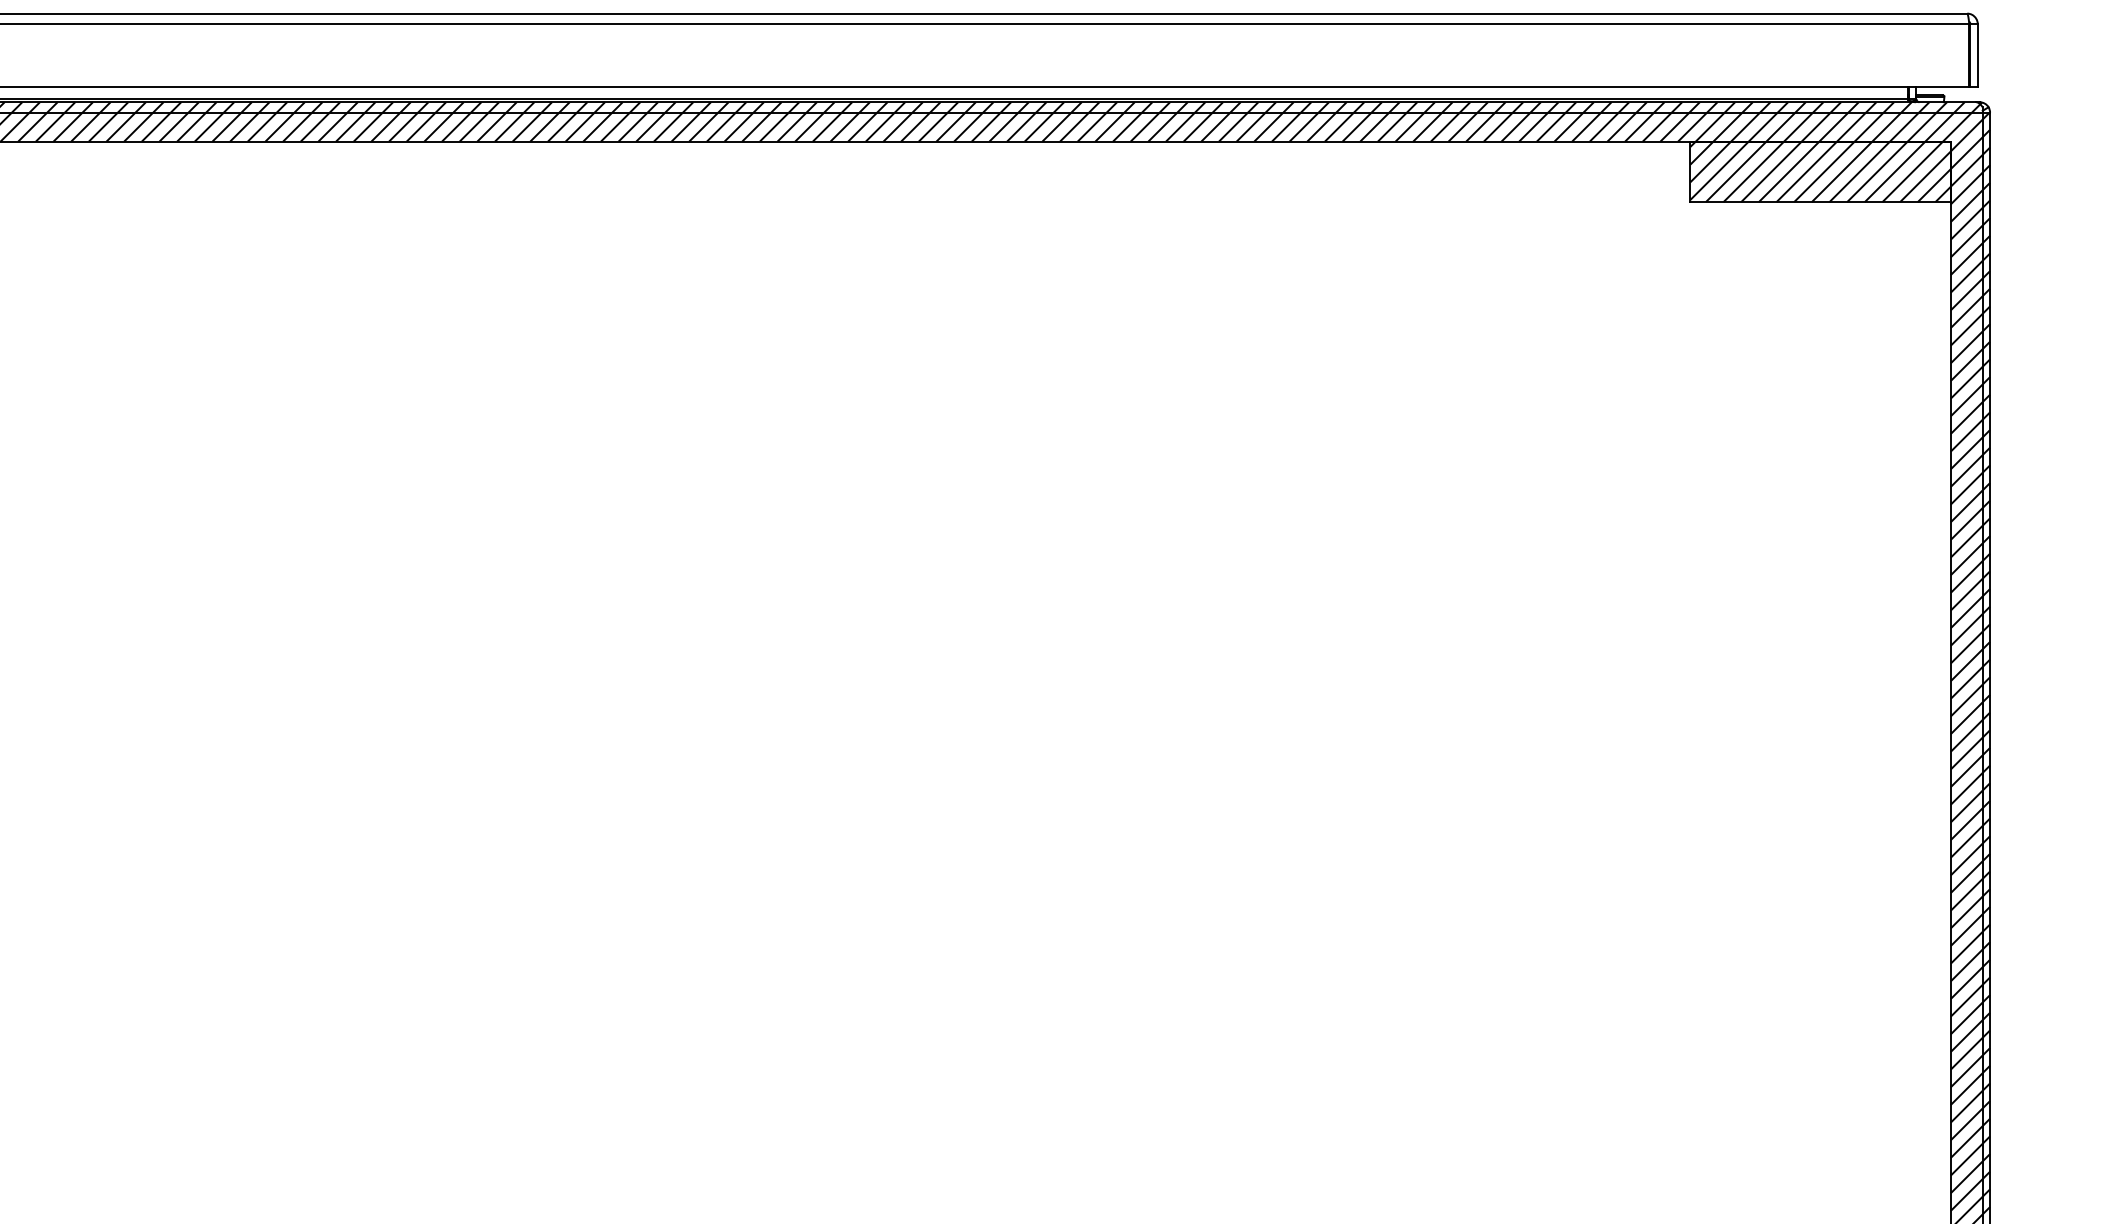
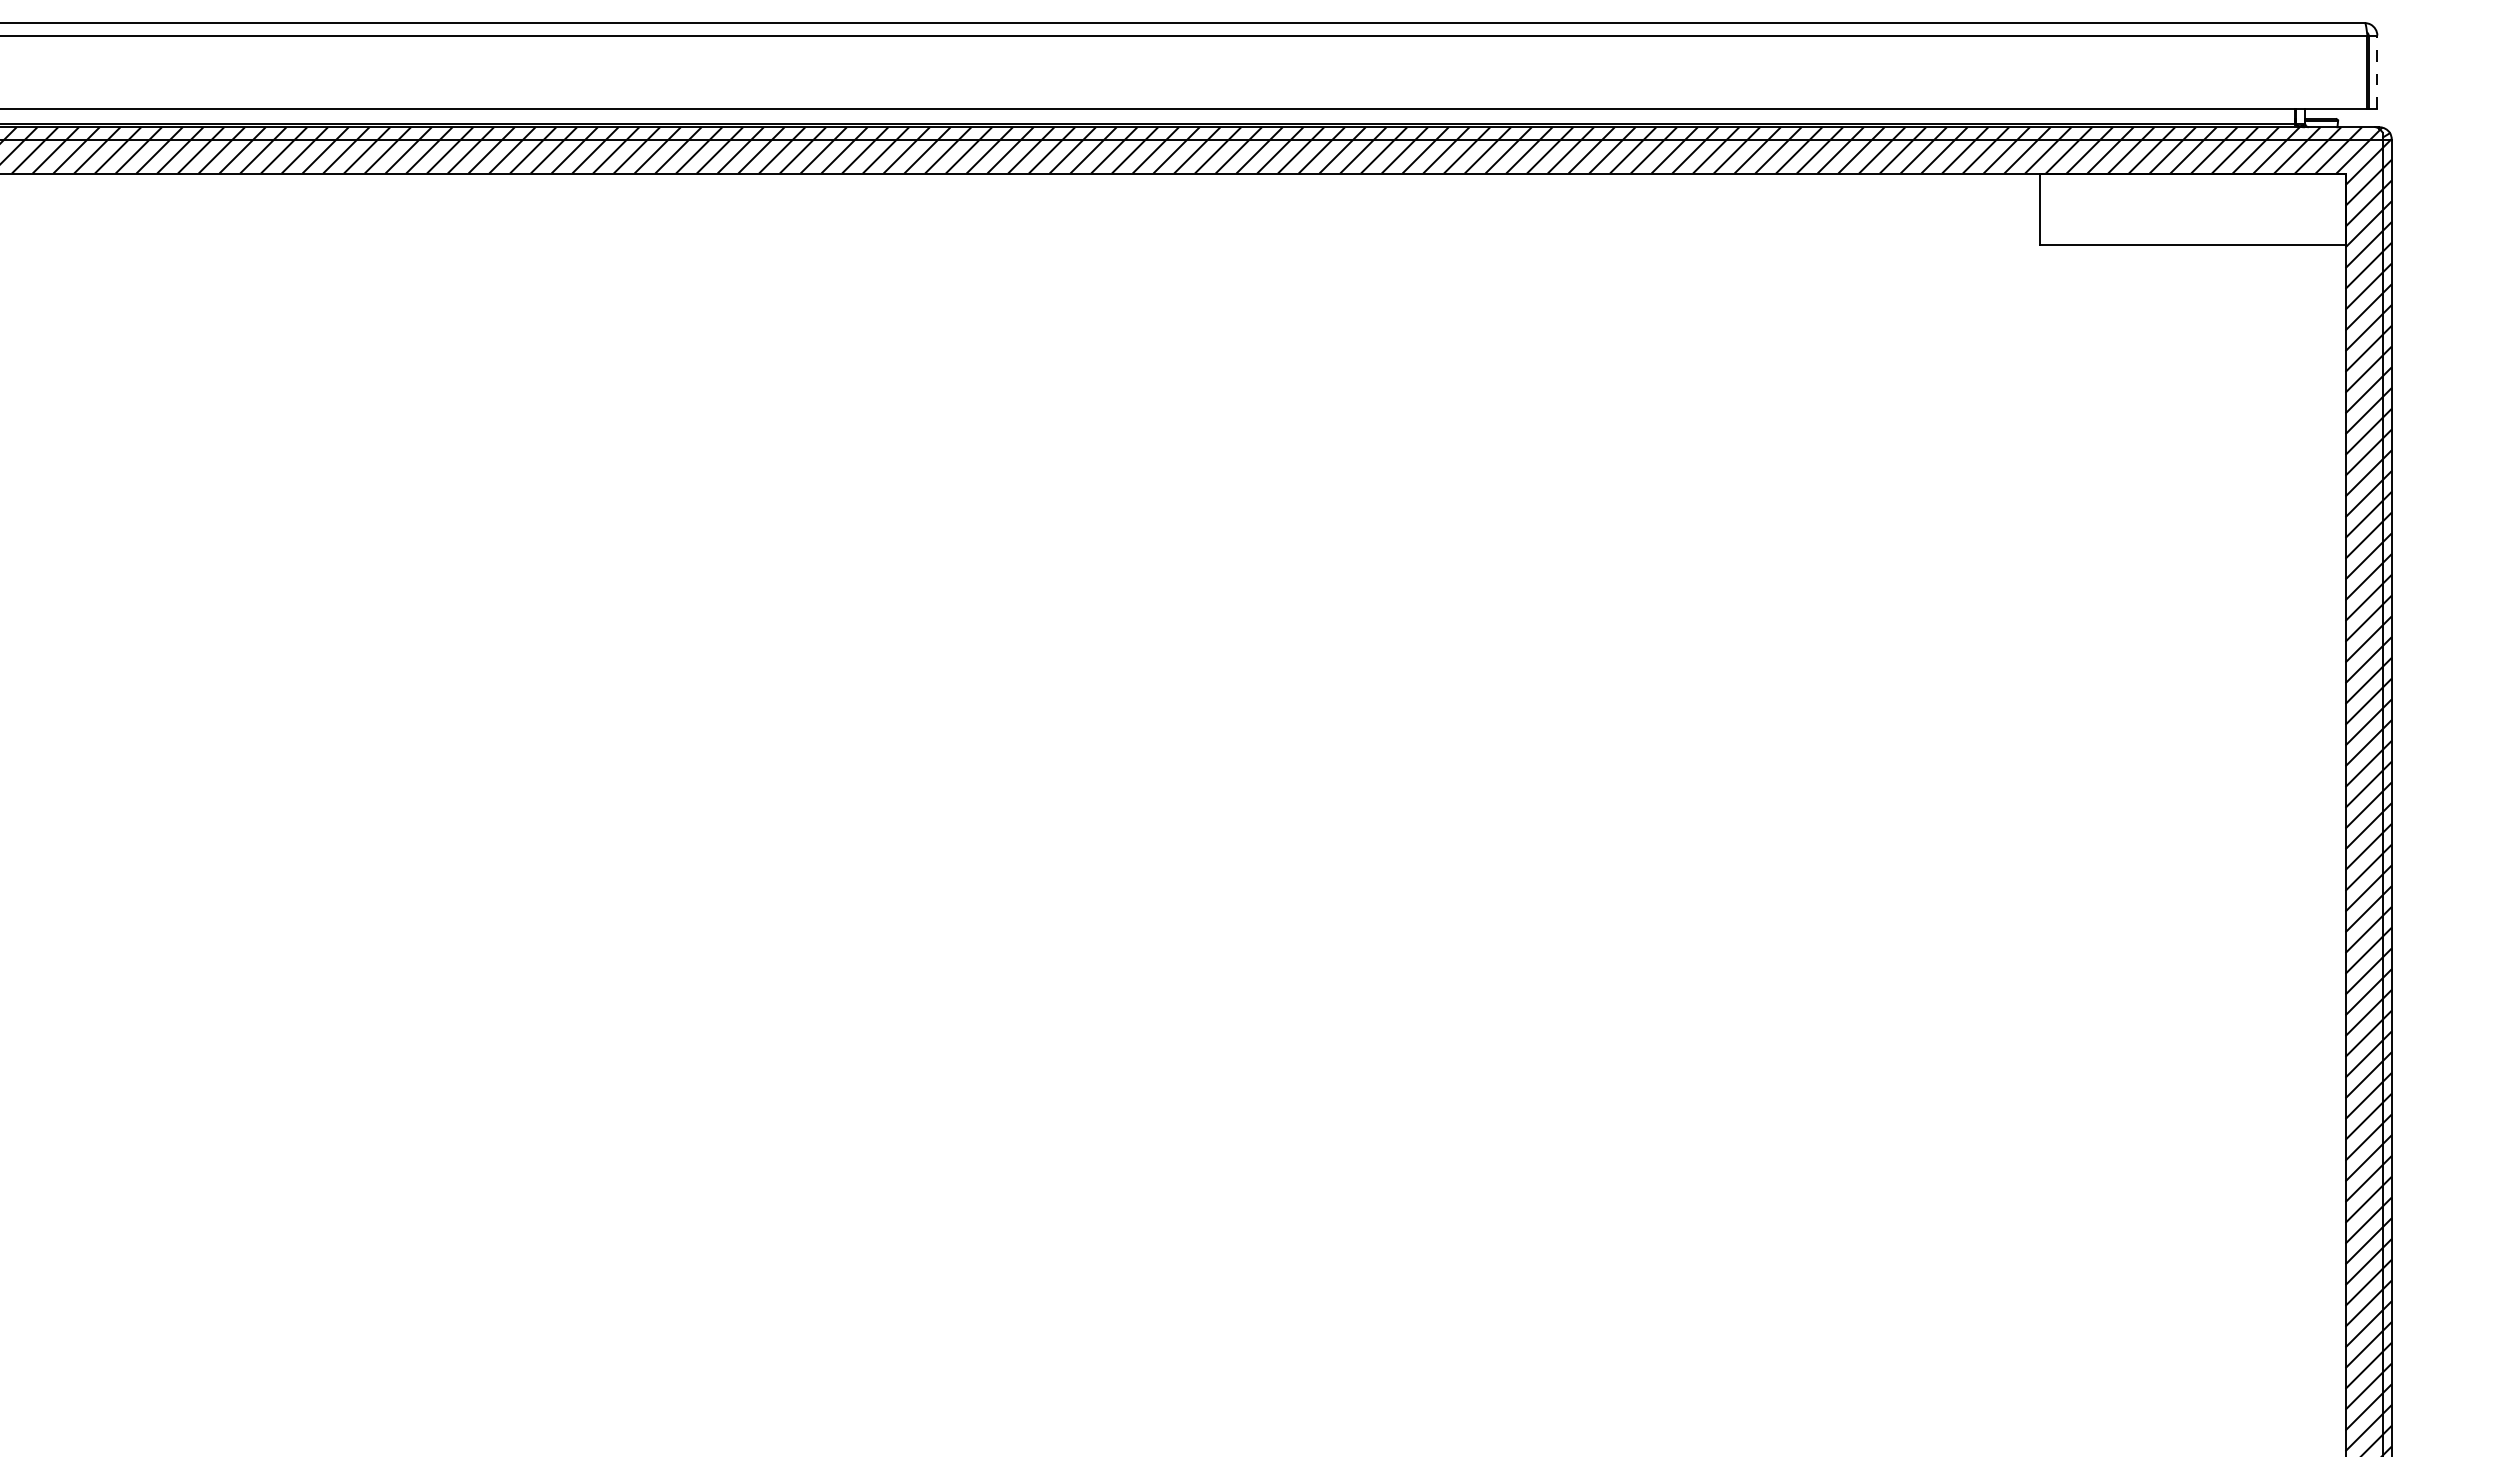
line: (1977, 55) -> (2377, 72), solid -> dashed
hatch: (1820, 171) -> (2192, 208), removed

